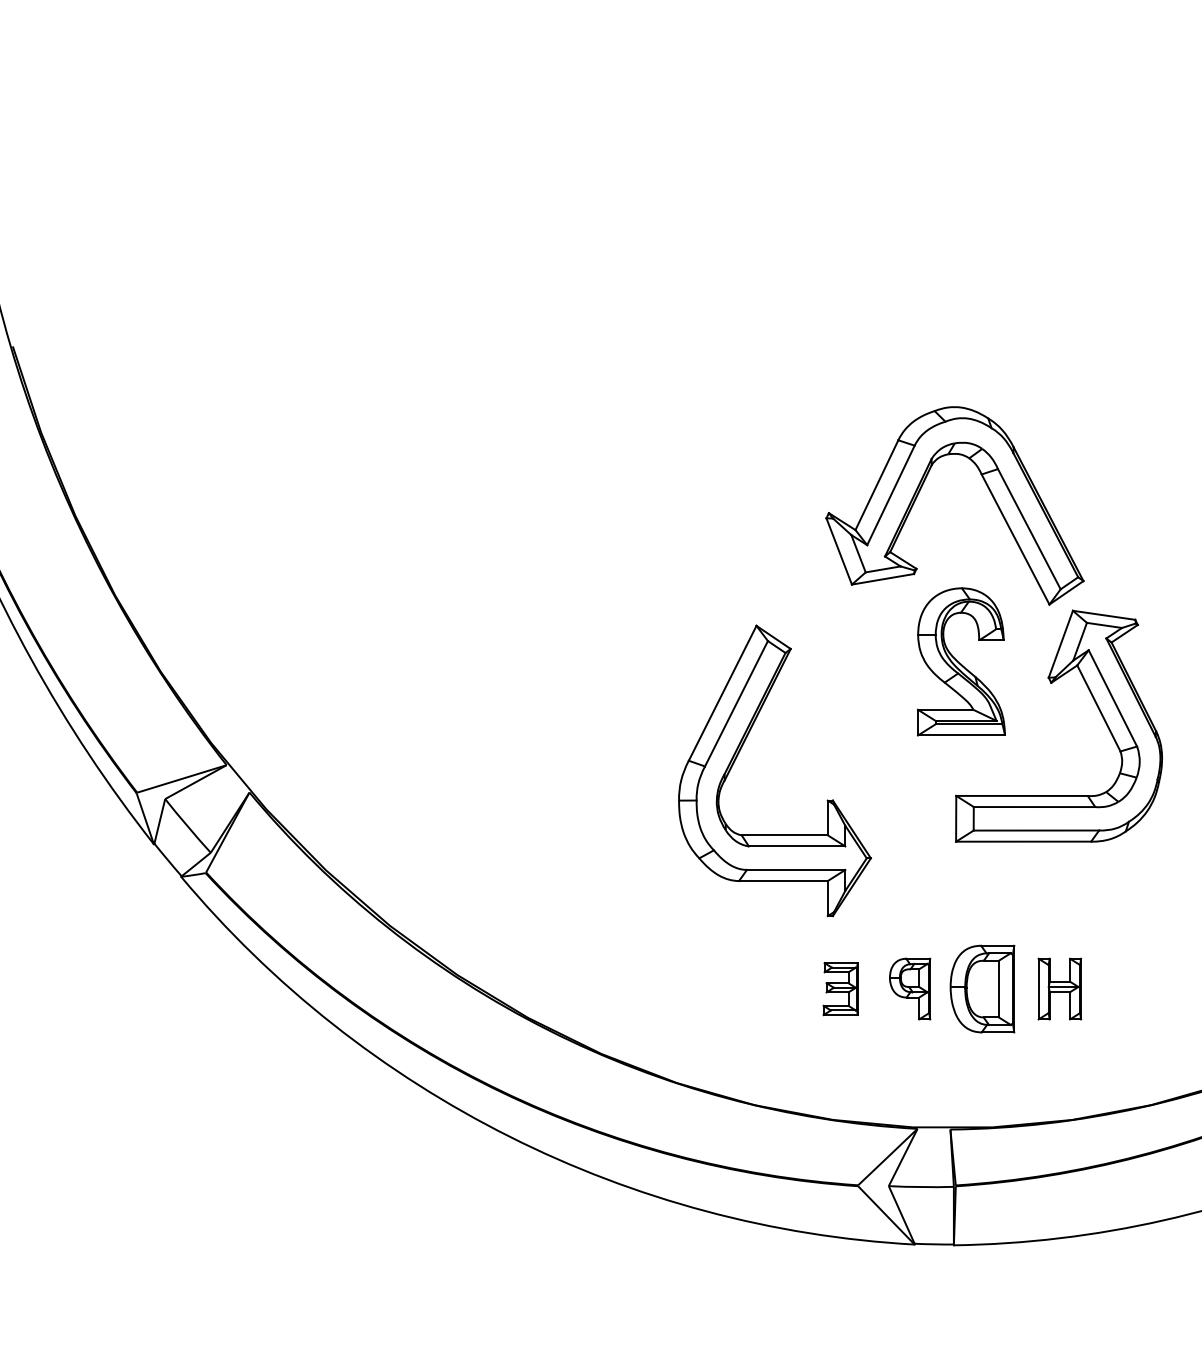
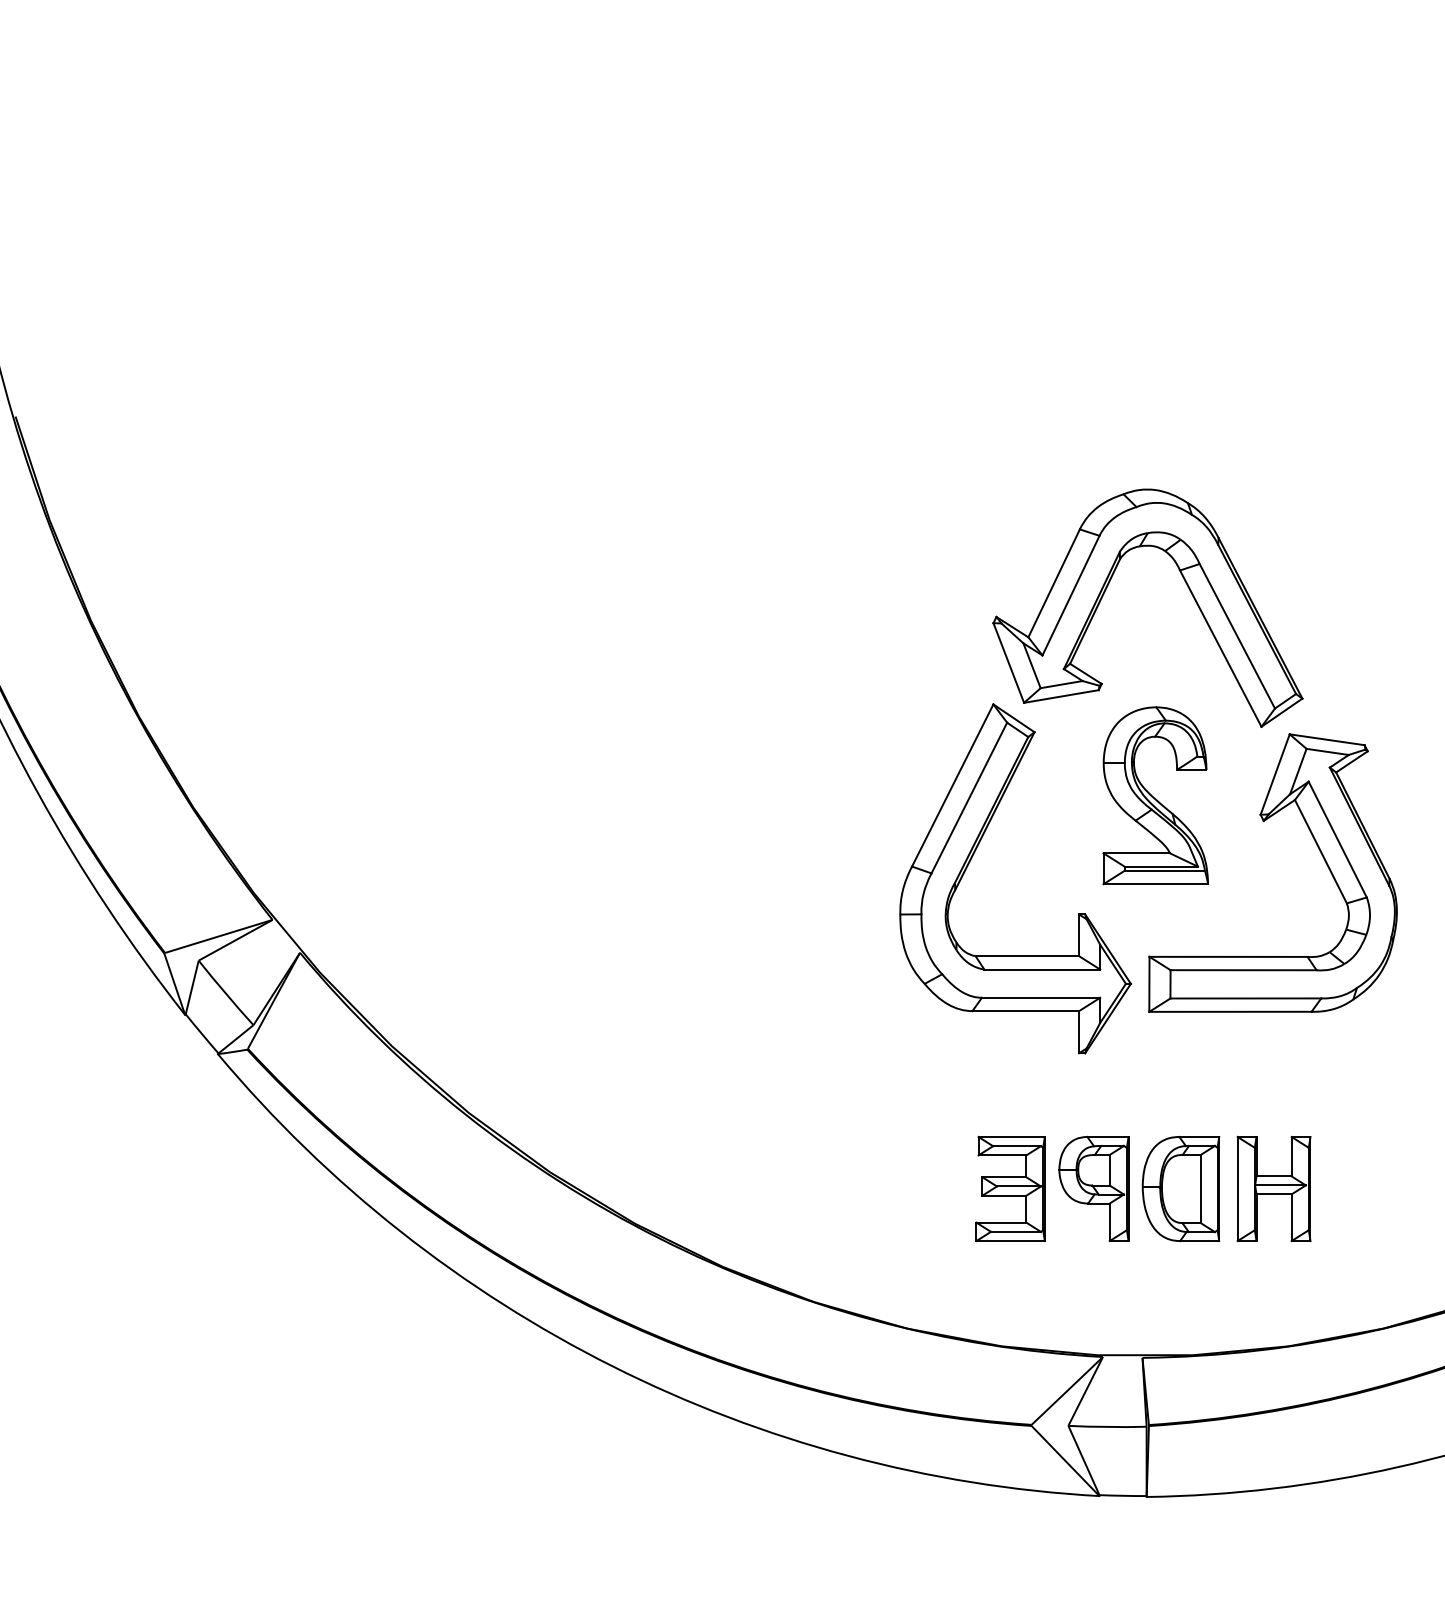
part: (739, 752) -> (973, 856), moved
part: (840, 988) -> (1010, 1188), size x1.67
part: (909, 988) -> (1093, 1188), size x1.43
part: (1059, 988) -> (1273, 1188), size x1.43

